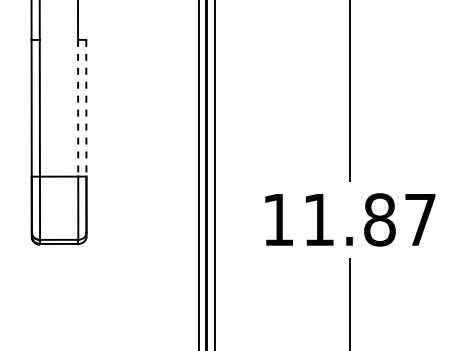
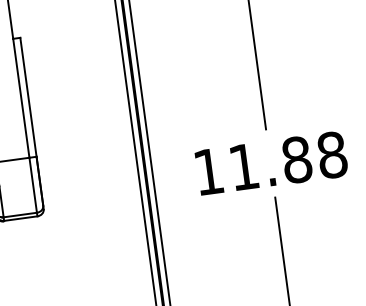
line: (78, 108) -> (21, 98), dashed -> solid
line: (86, 108) -> (28, 97), dashed -> solid
text: (420, 219) -> (332, 154), 11.87 -> 11.88

